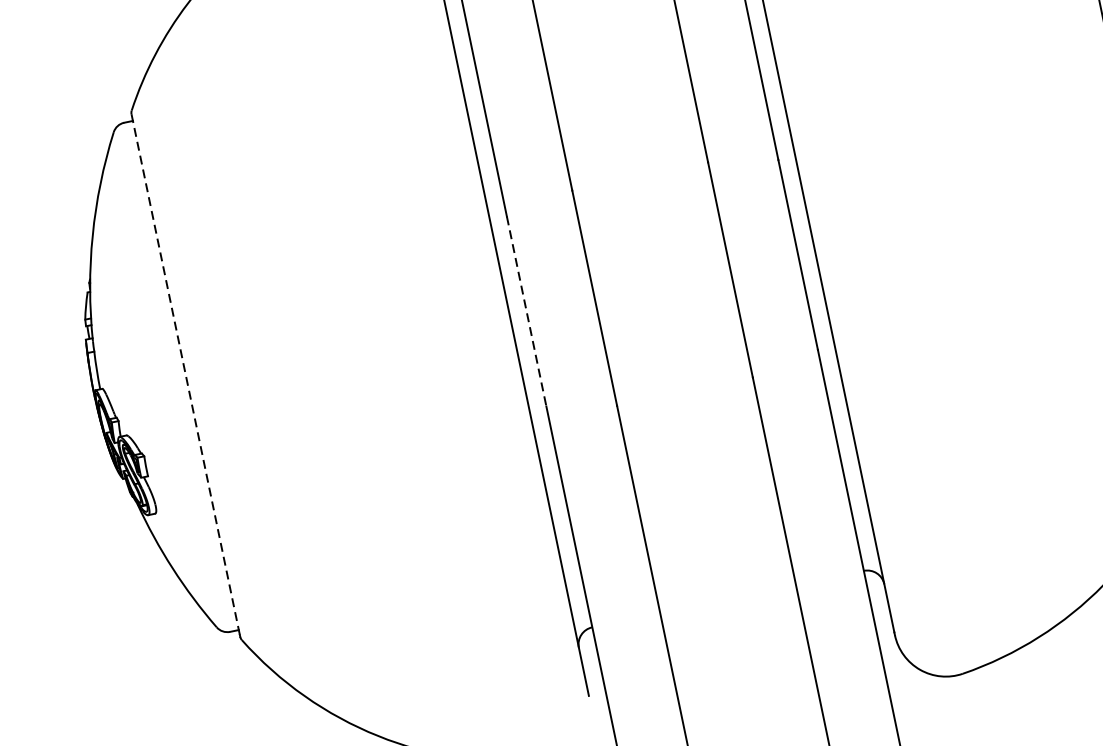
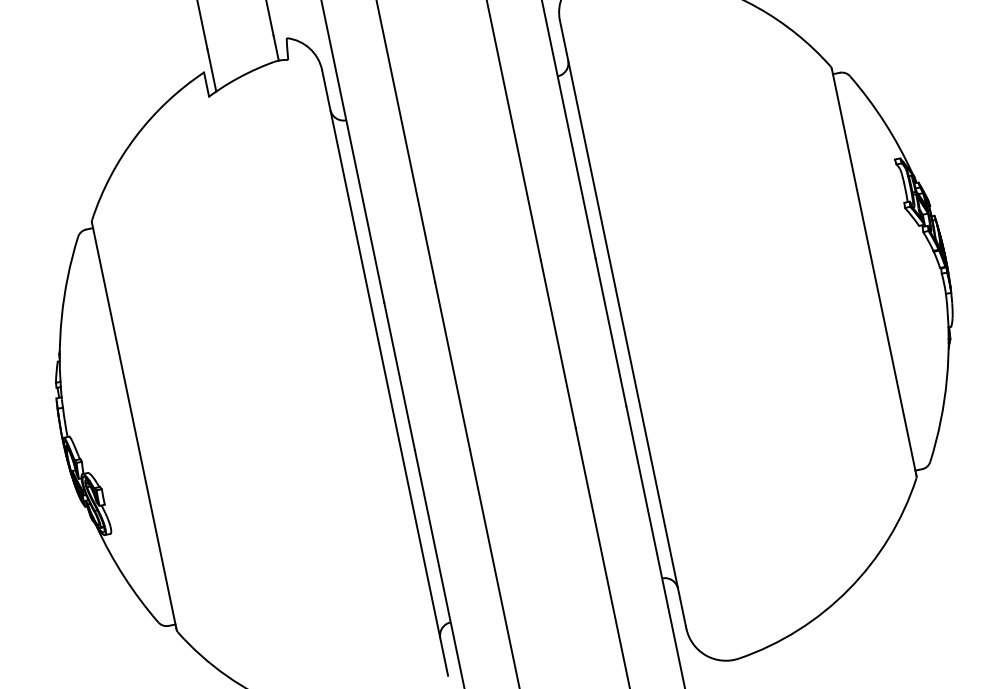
line: (526, 311) -> (399, 376), dashed -> solid
line: (186, 375) -> (134, 426), dashed -> solid

